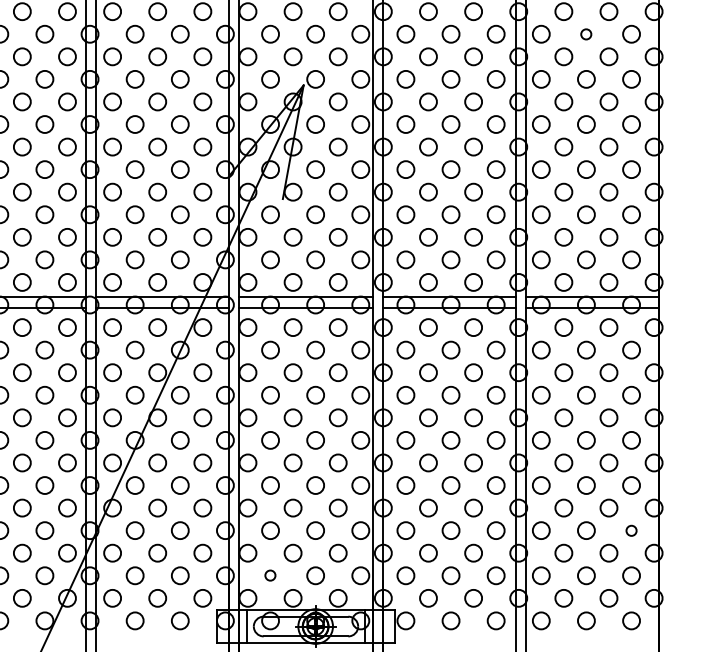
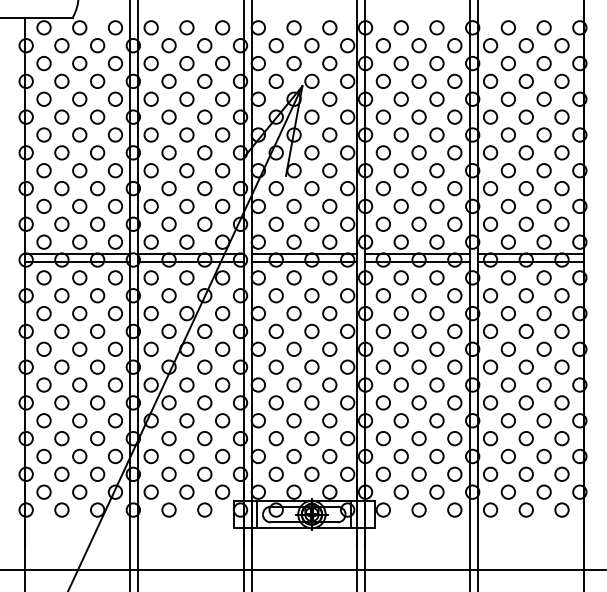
circle: (585, 34) -> (525, 45), size x1.67
circle: (630, 530) -> (561, 438), size x1.67
circle: (269, 574) -> (275, 473), size x1.67

